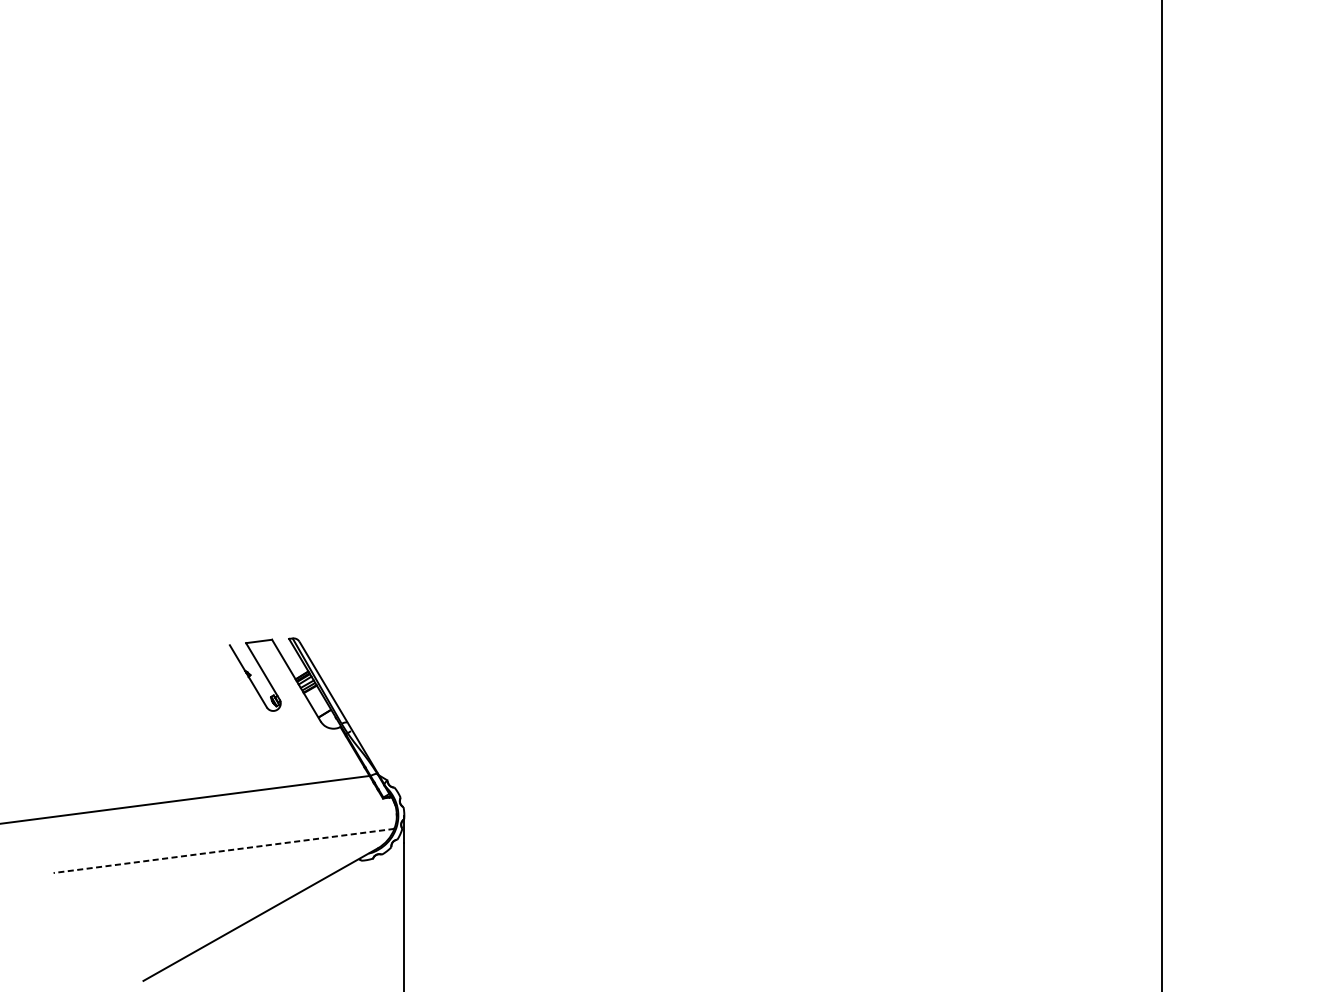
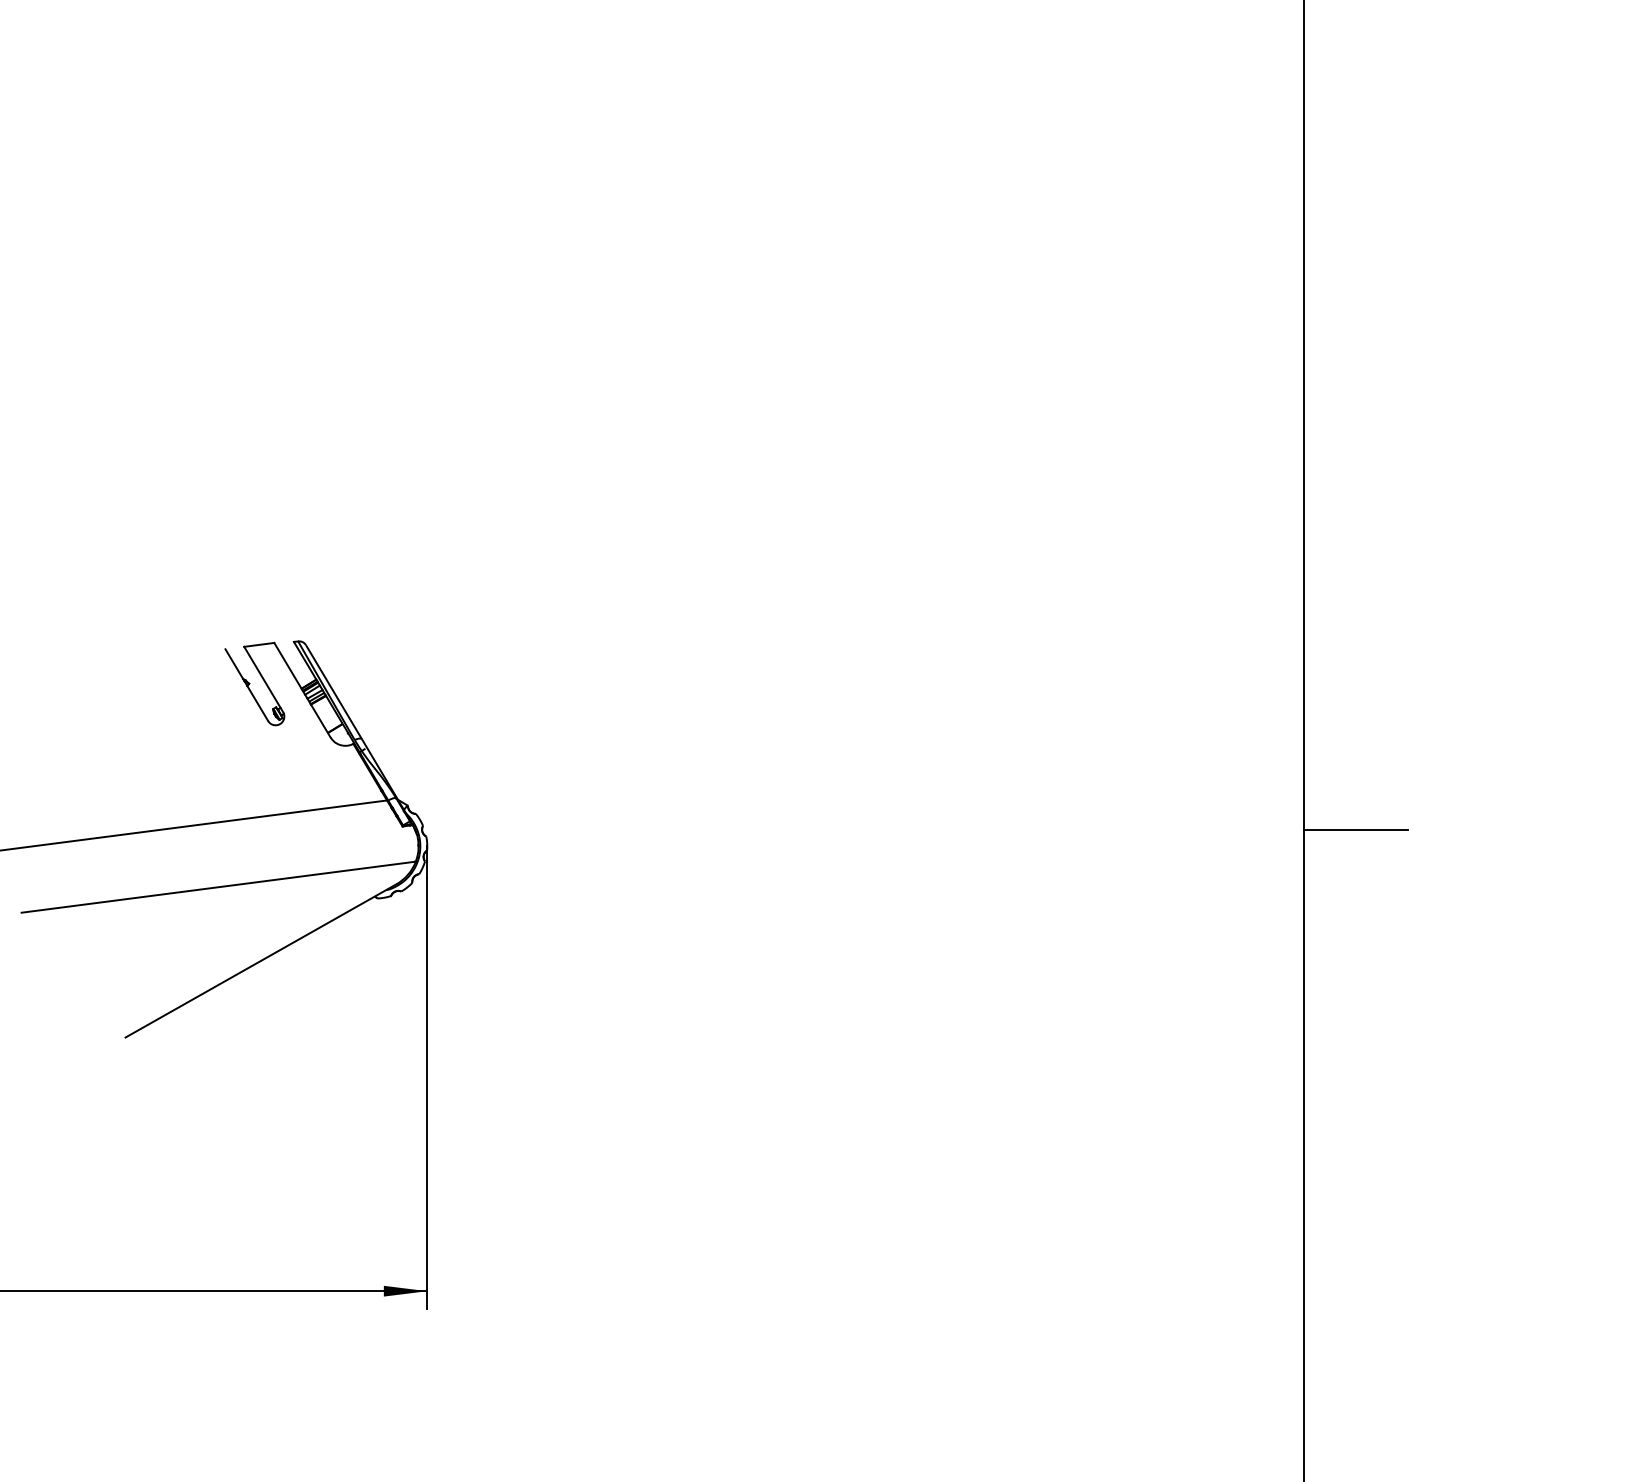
line: (1206, 801) -> (1355, 830), added
line: (223, 851) -> (218, 887), dashed -> solid

